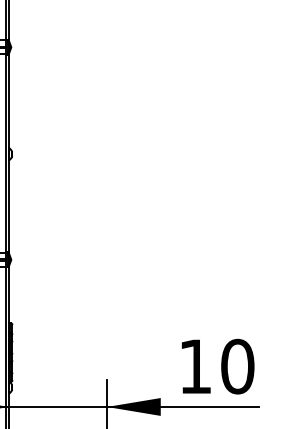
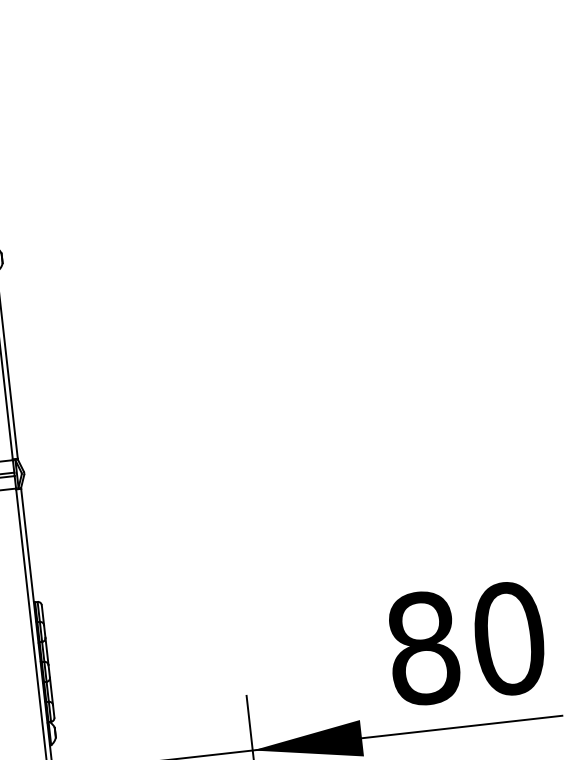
text: (195, 366) -> (423, 648), 10 -> 80

